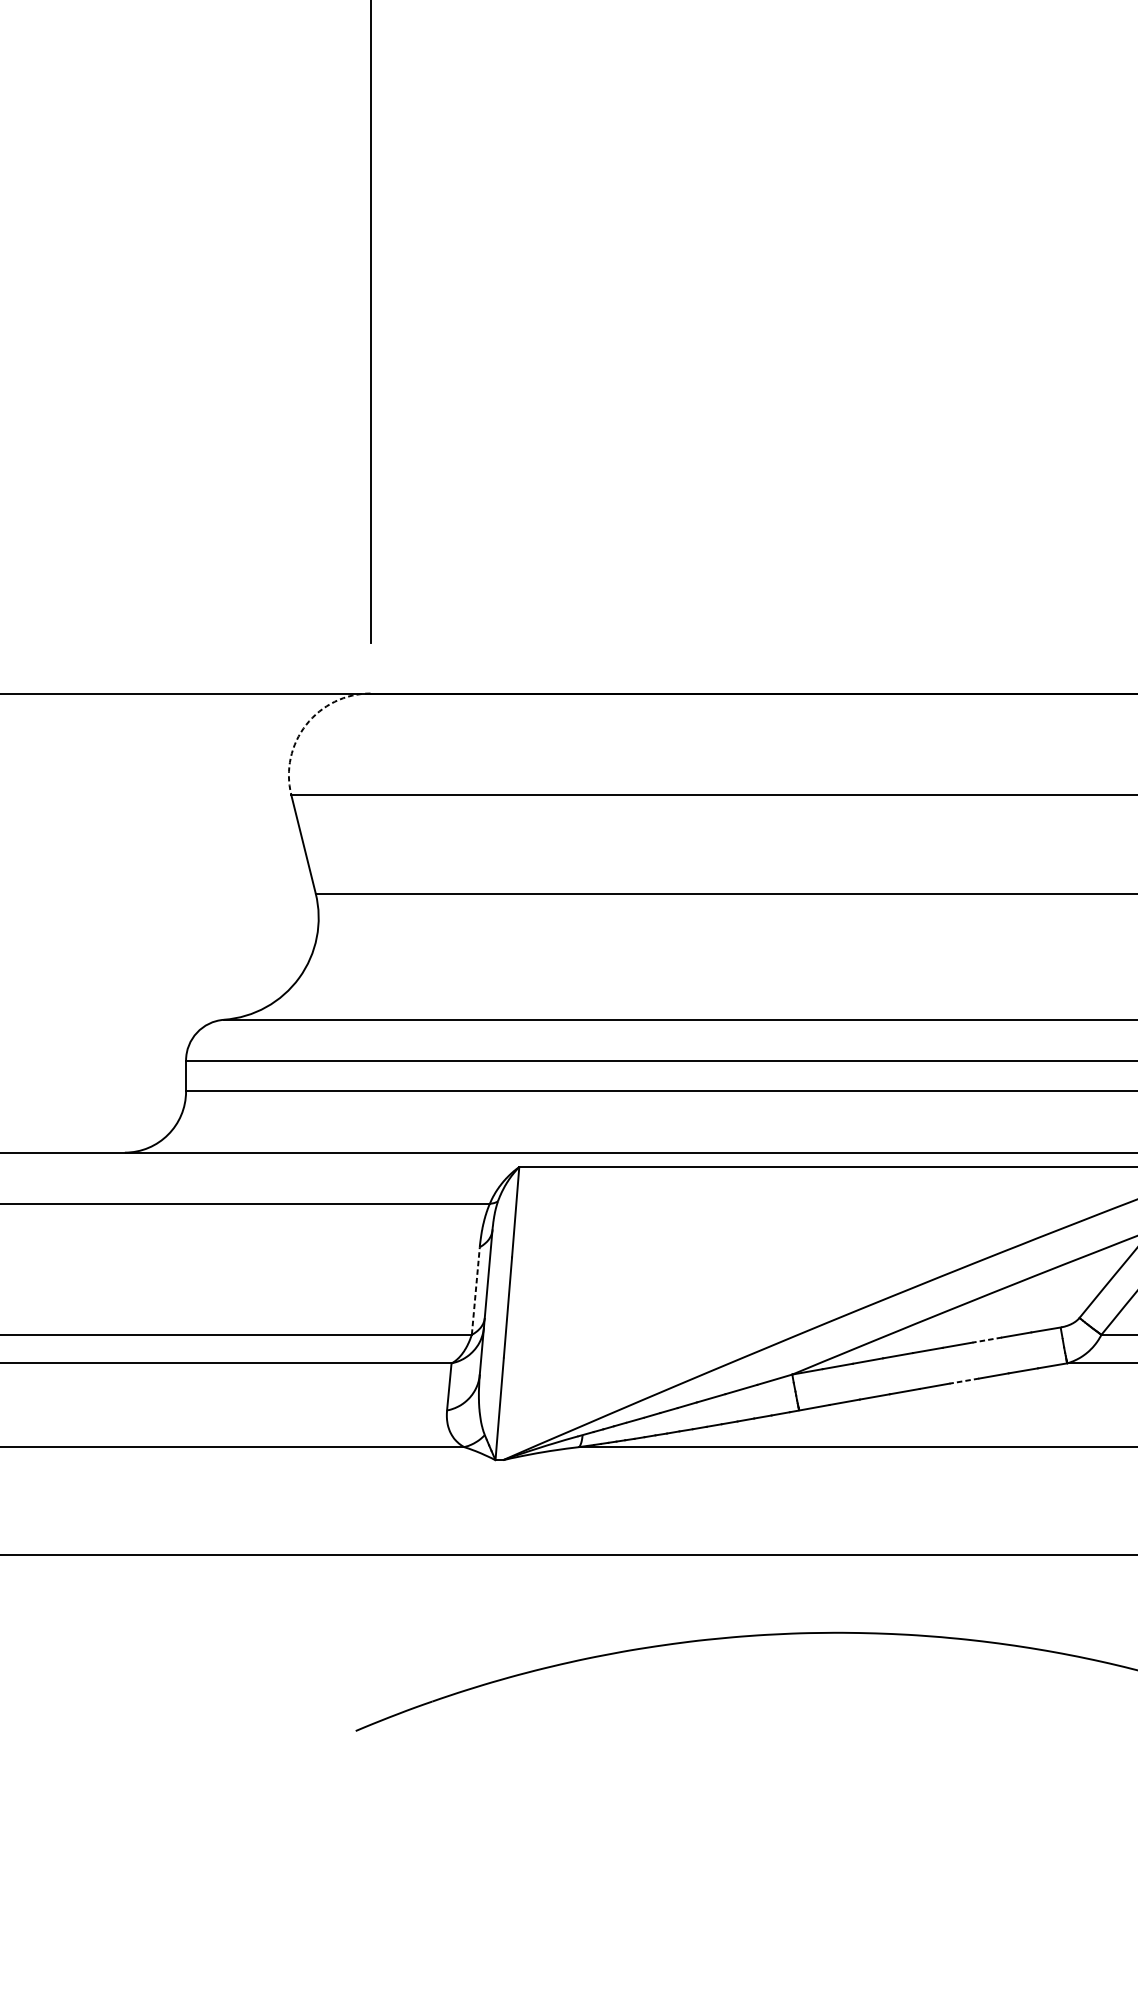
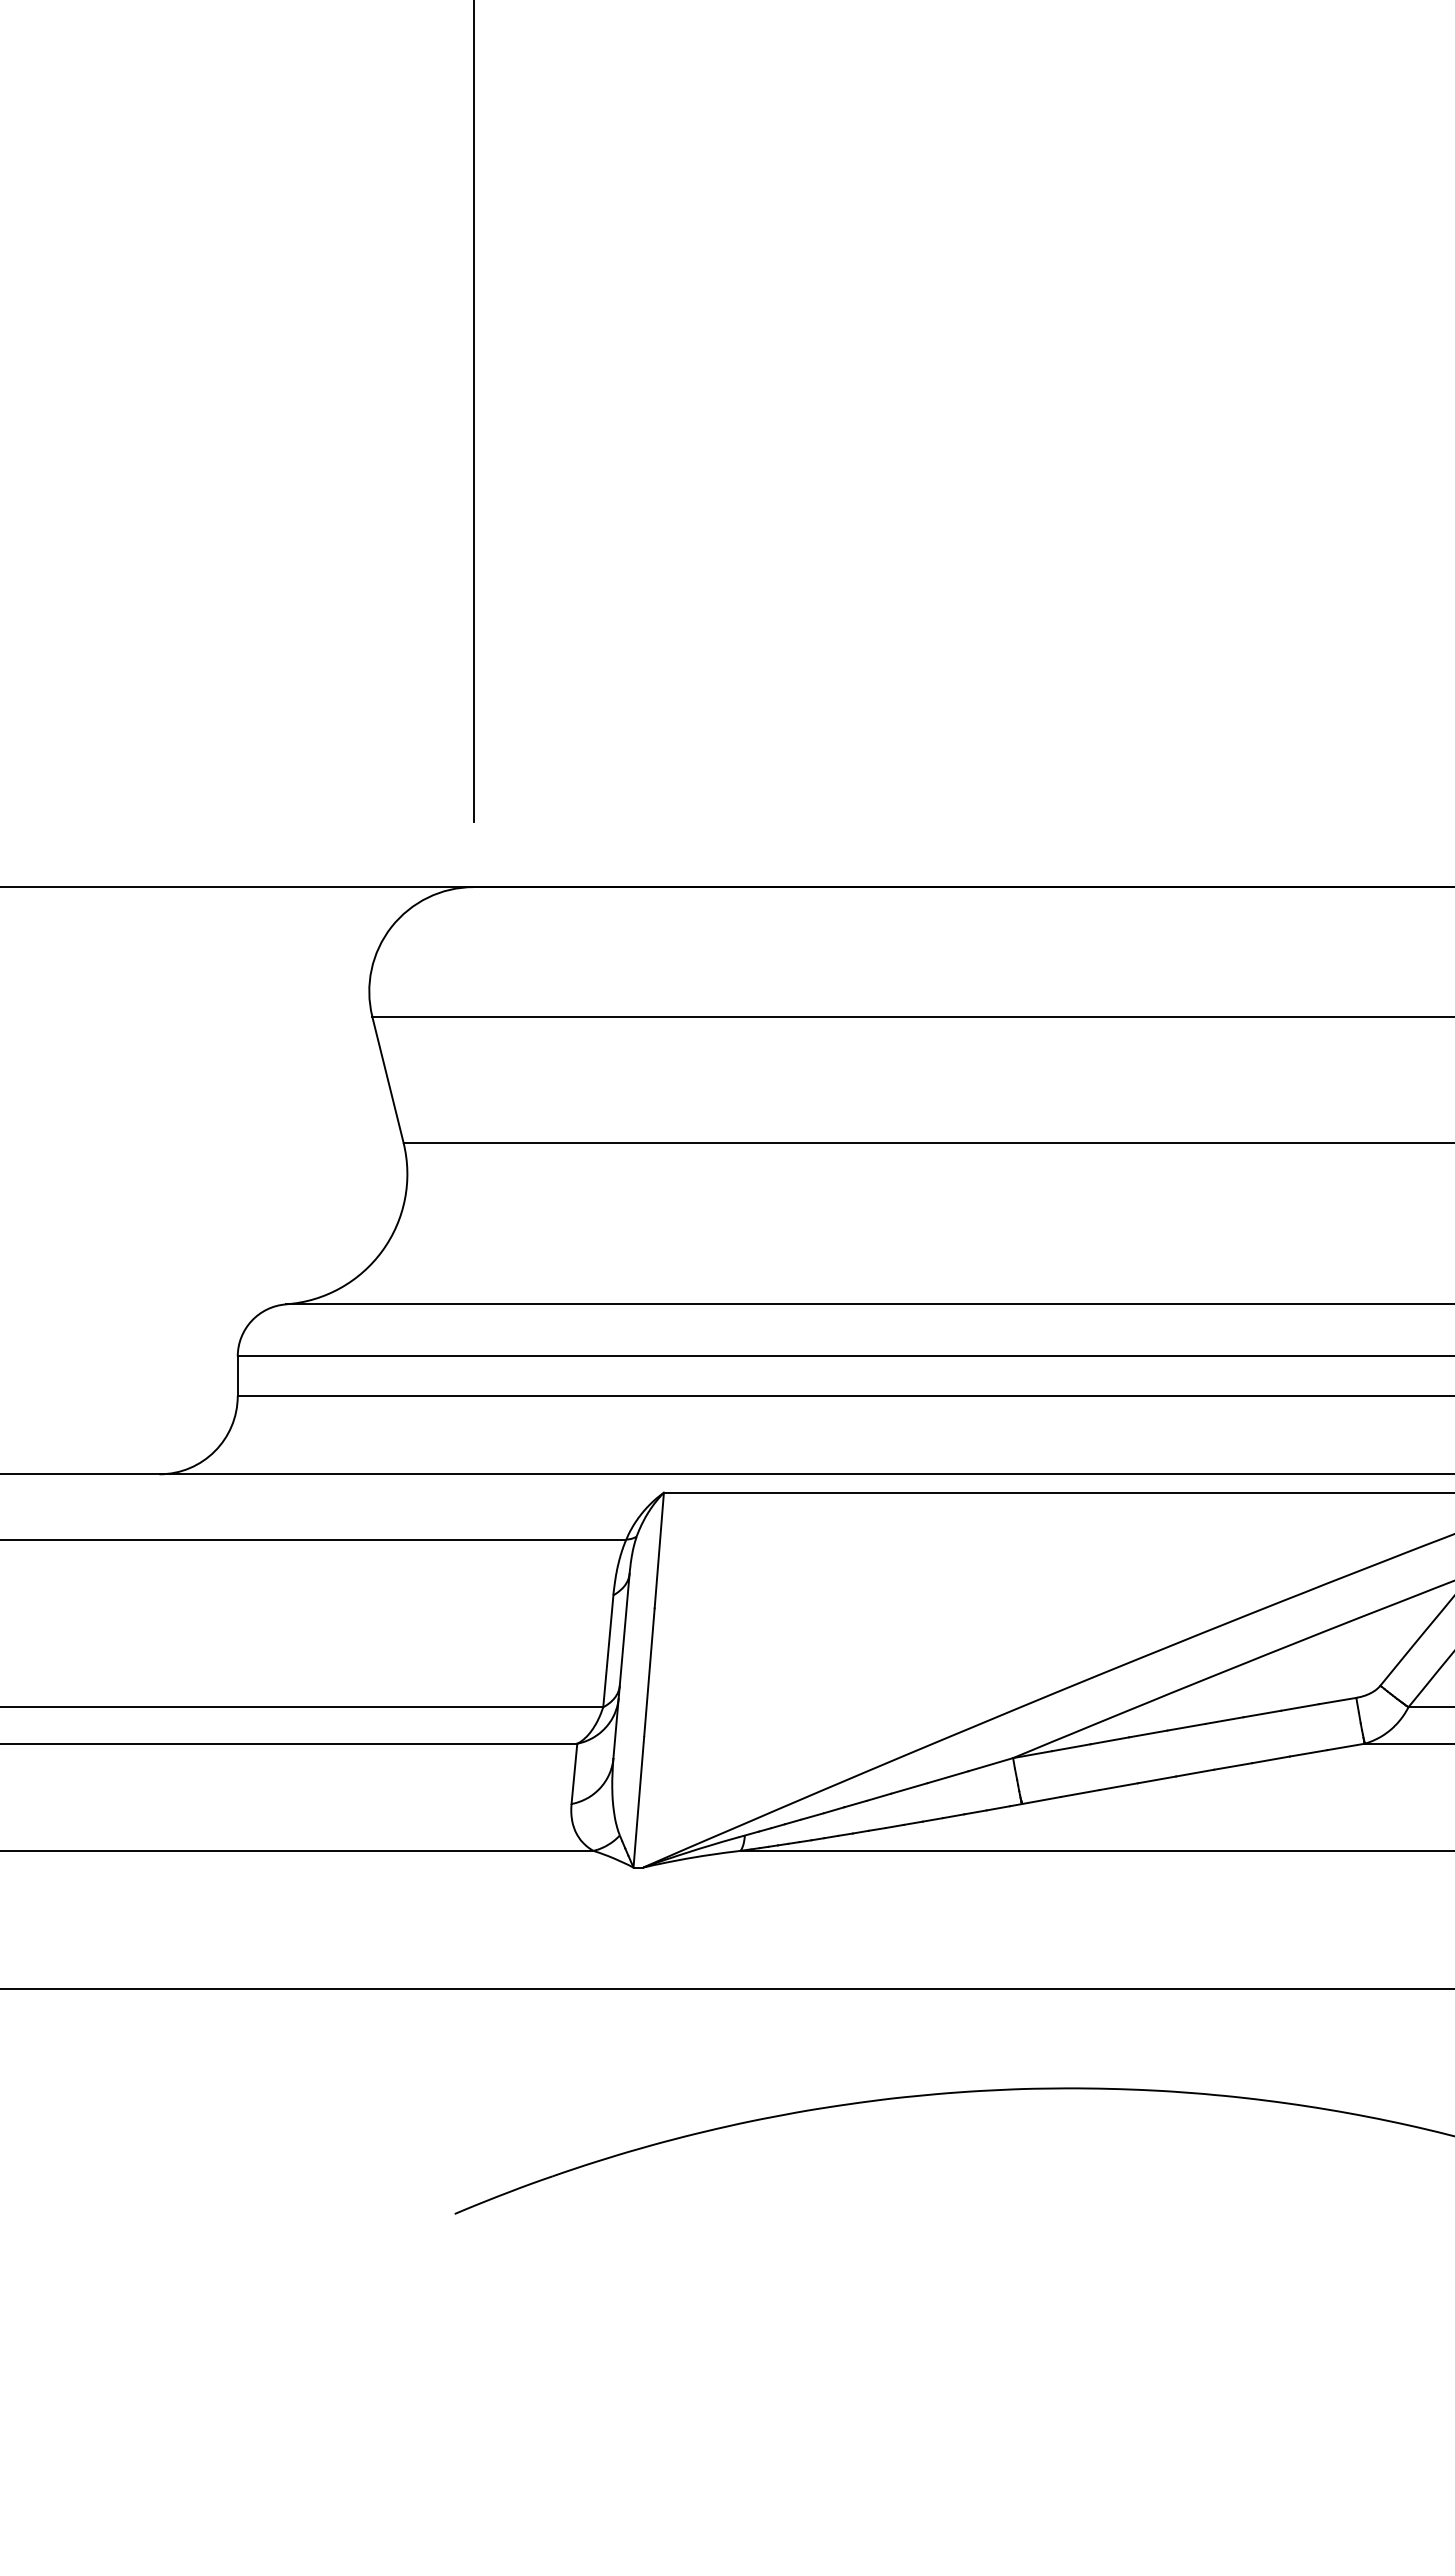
arc: (306, 725) -> (391, 927), dashed -> solid
line: (475, 1290) -> (608, 1650), dashed -> solid
line: (986, 1340) -> (1261, 1714), dashed -> solid
line: (963, 1381) -> (1232, 1766), dashed -> solid

